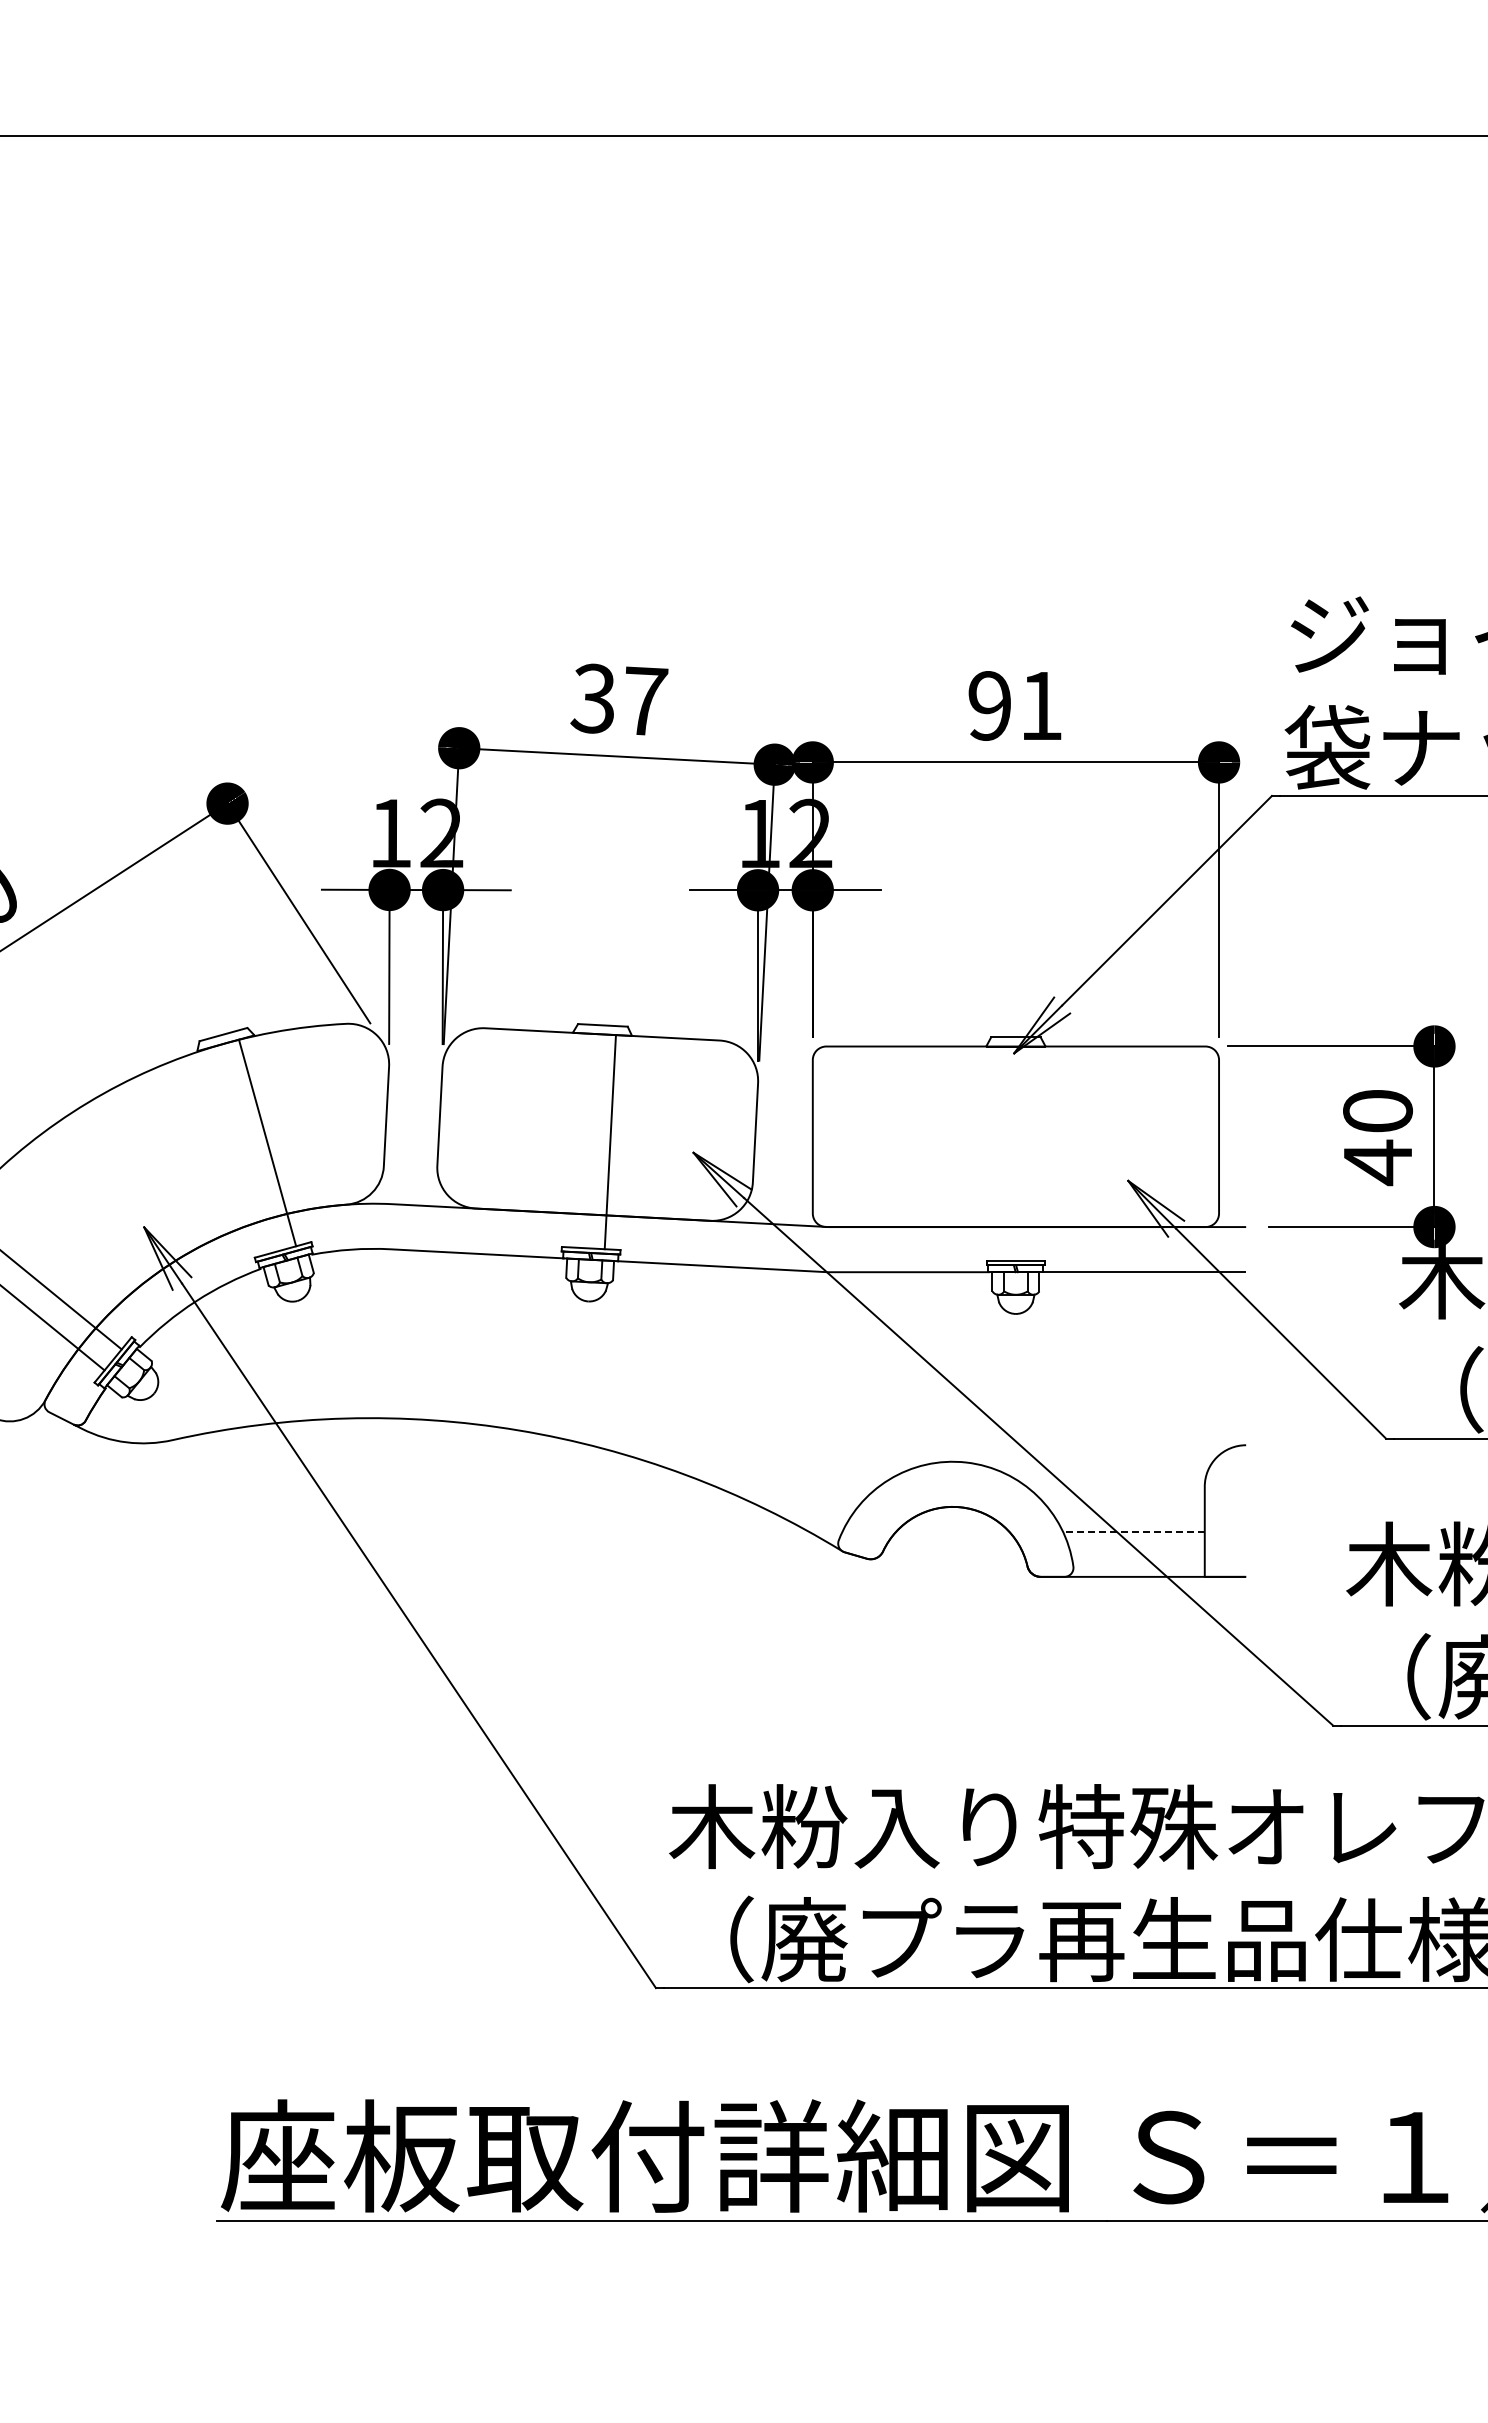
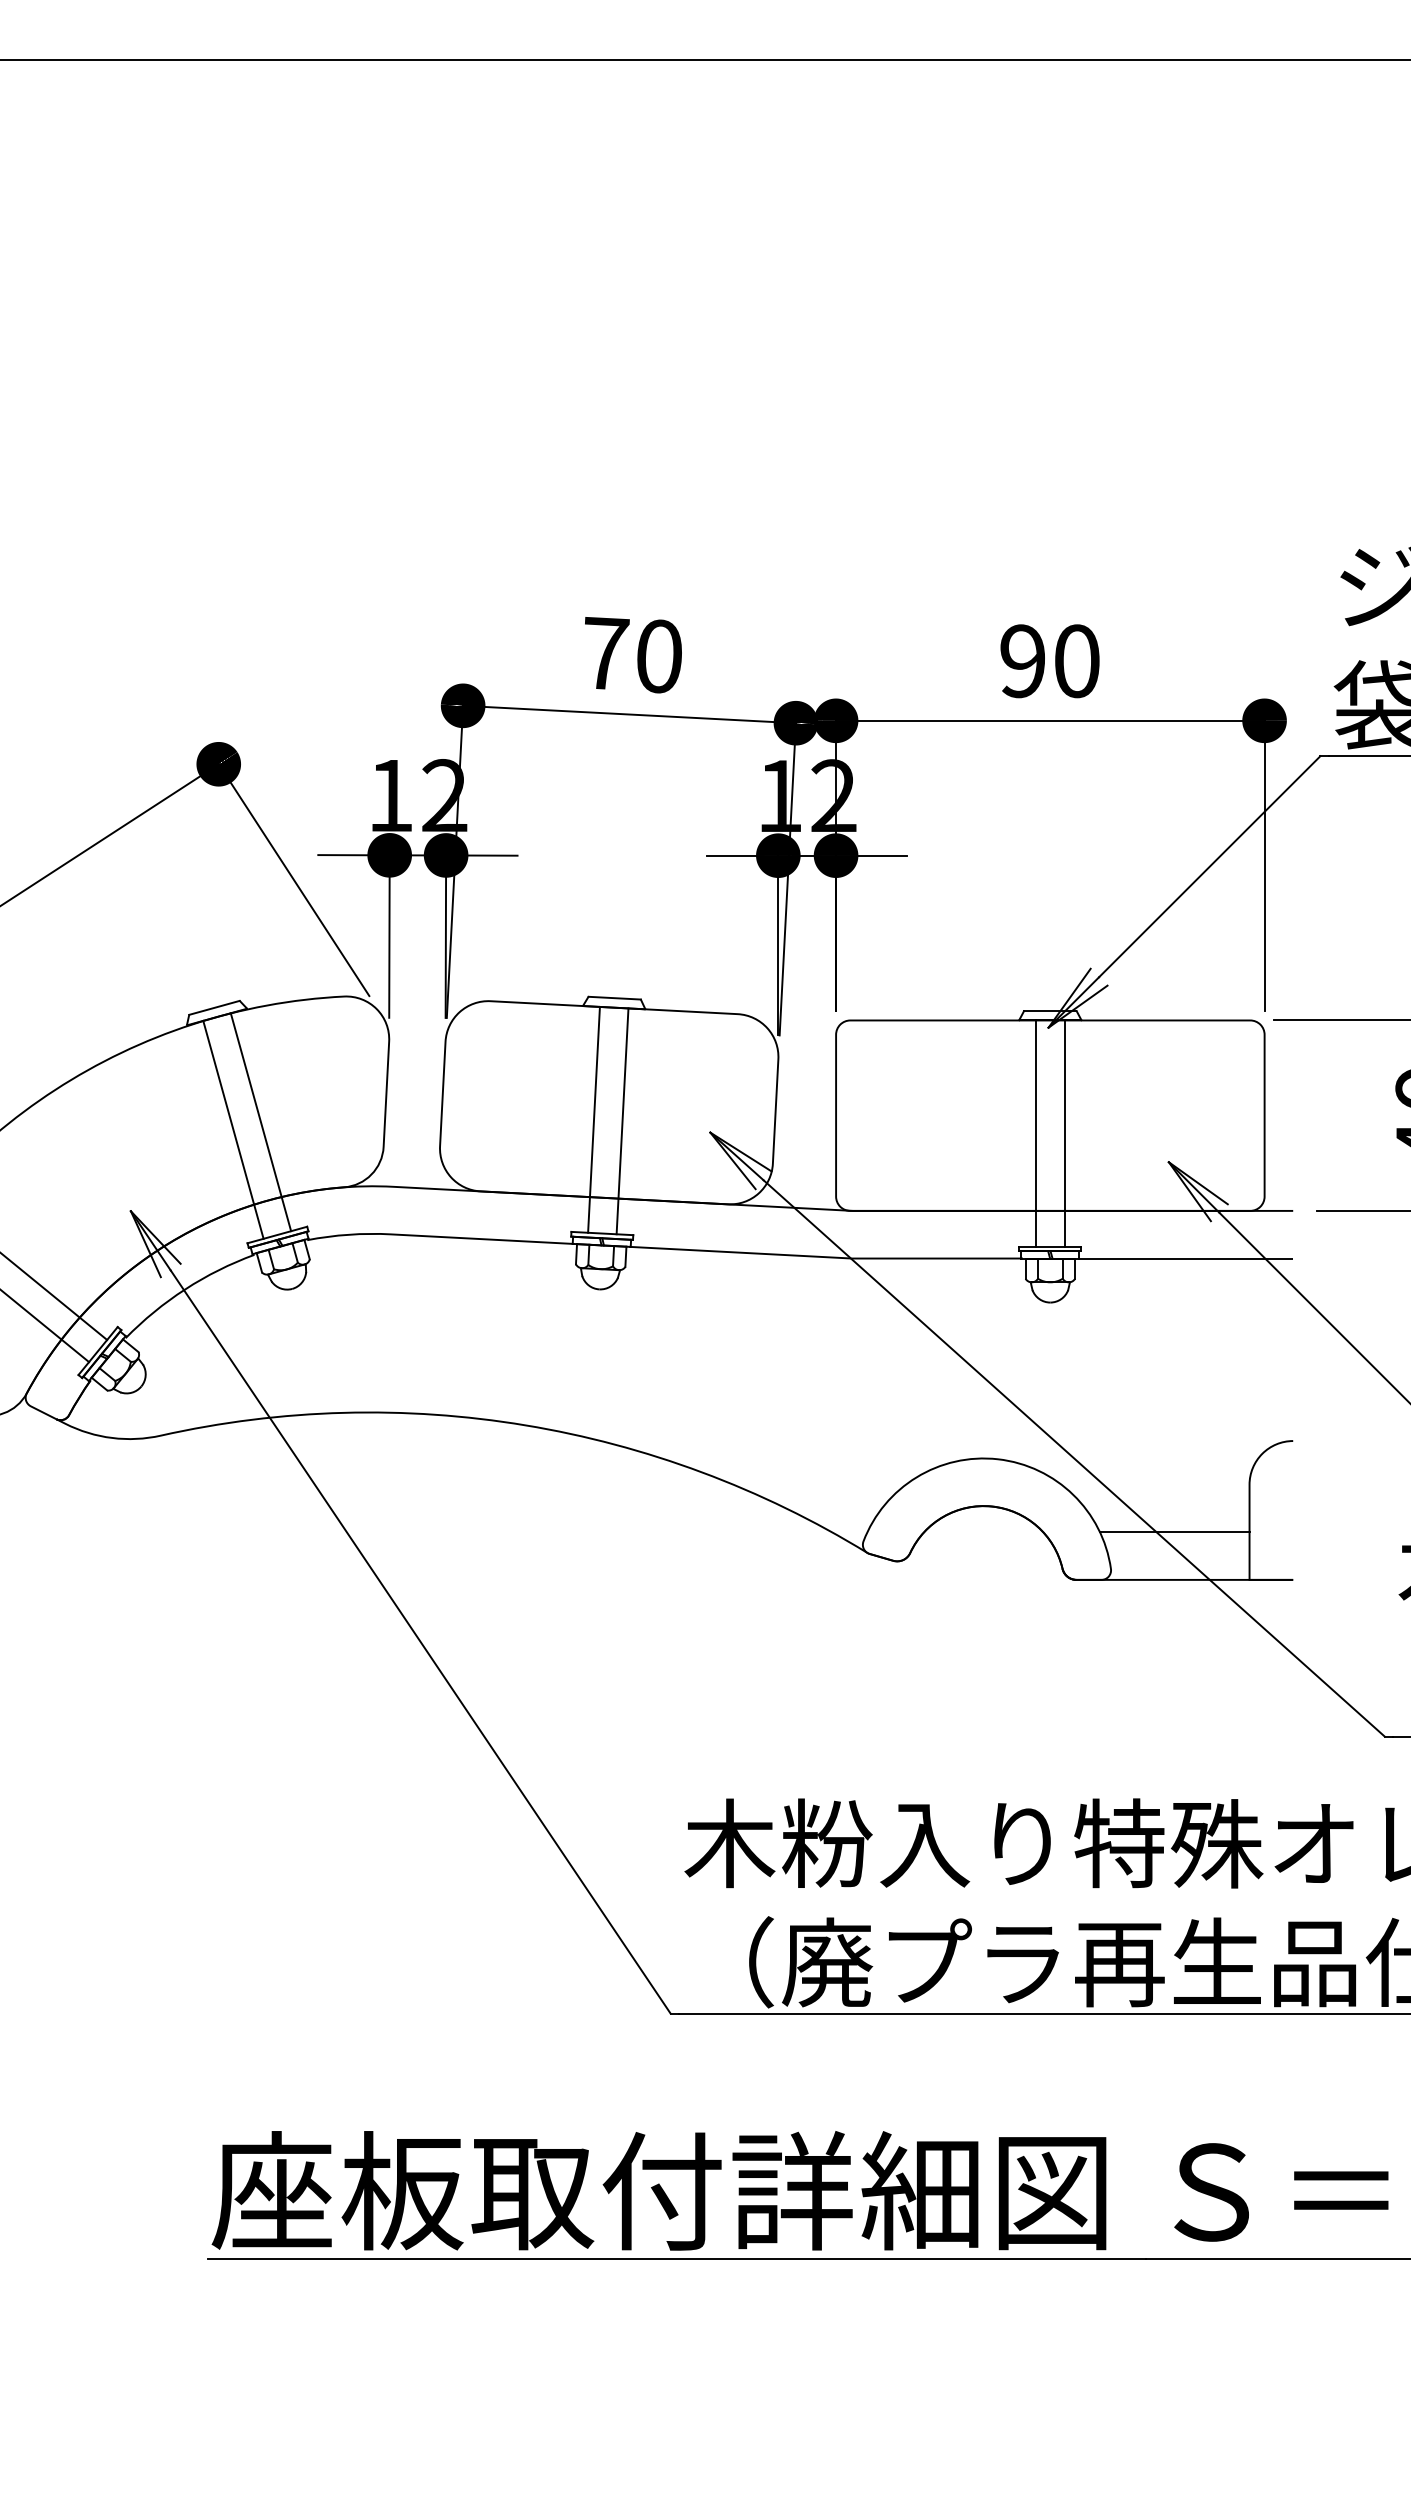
text: (619, 699) -> (632, 654), 37 -> 70
text: (1041, 705) -> (1077, 660), 91 -> 90
line: (582, 1140) -> (593, 1119), added
line: (241, 1149) -> (233, 1129), added
line: (1002, 1153) -> (1036, 1133), added
line: (1029, 1153) -> (1064, 1133), added
line: (1133, 1531) -> (1174, 1532), dashed -> solid

